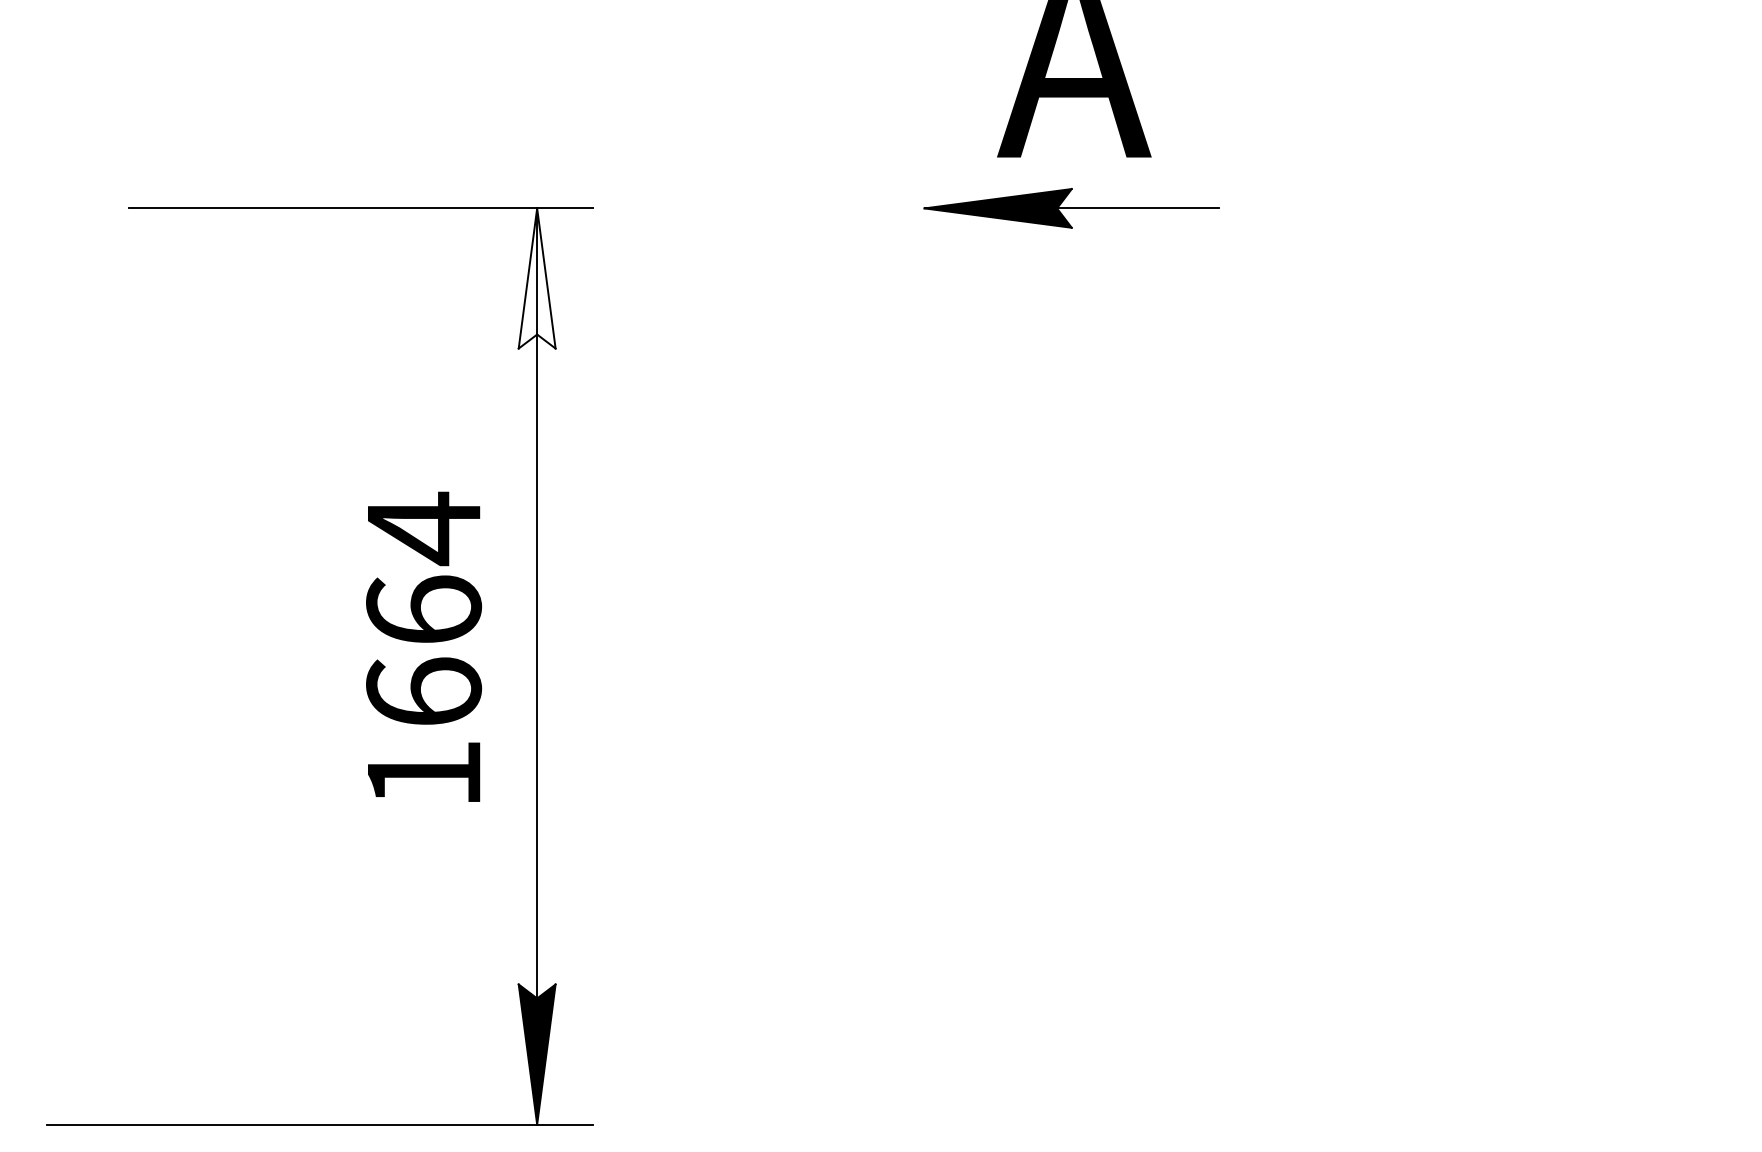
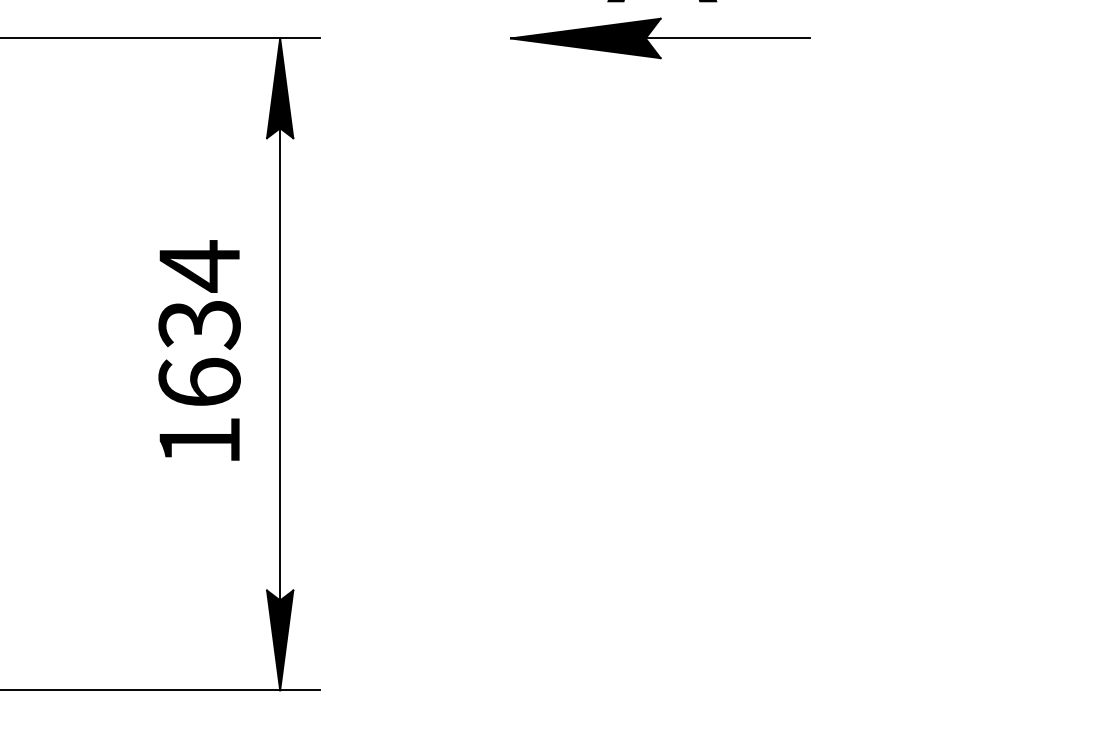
part: (1071, 208) -> (660, 38), size x1.43
fill: (536, 278) -> (279, 88), added
text: (424, 610) -> (200, 324), 1664 -> 1634

